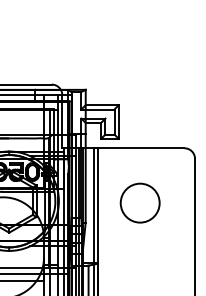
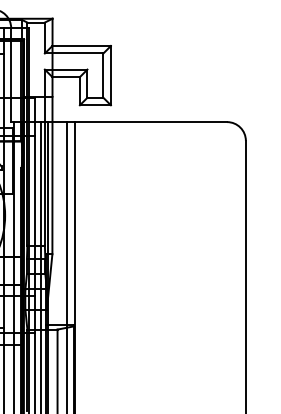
circle: (139, 202) -> (147, 217), removed

